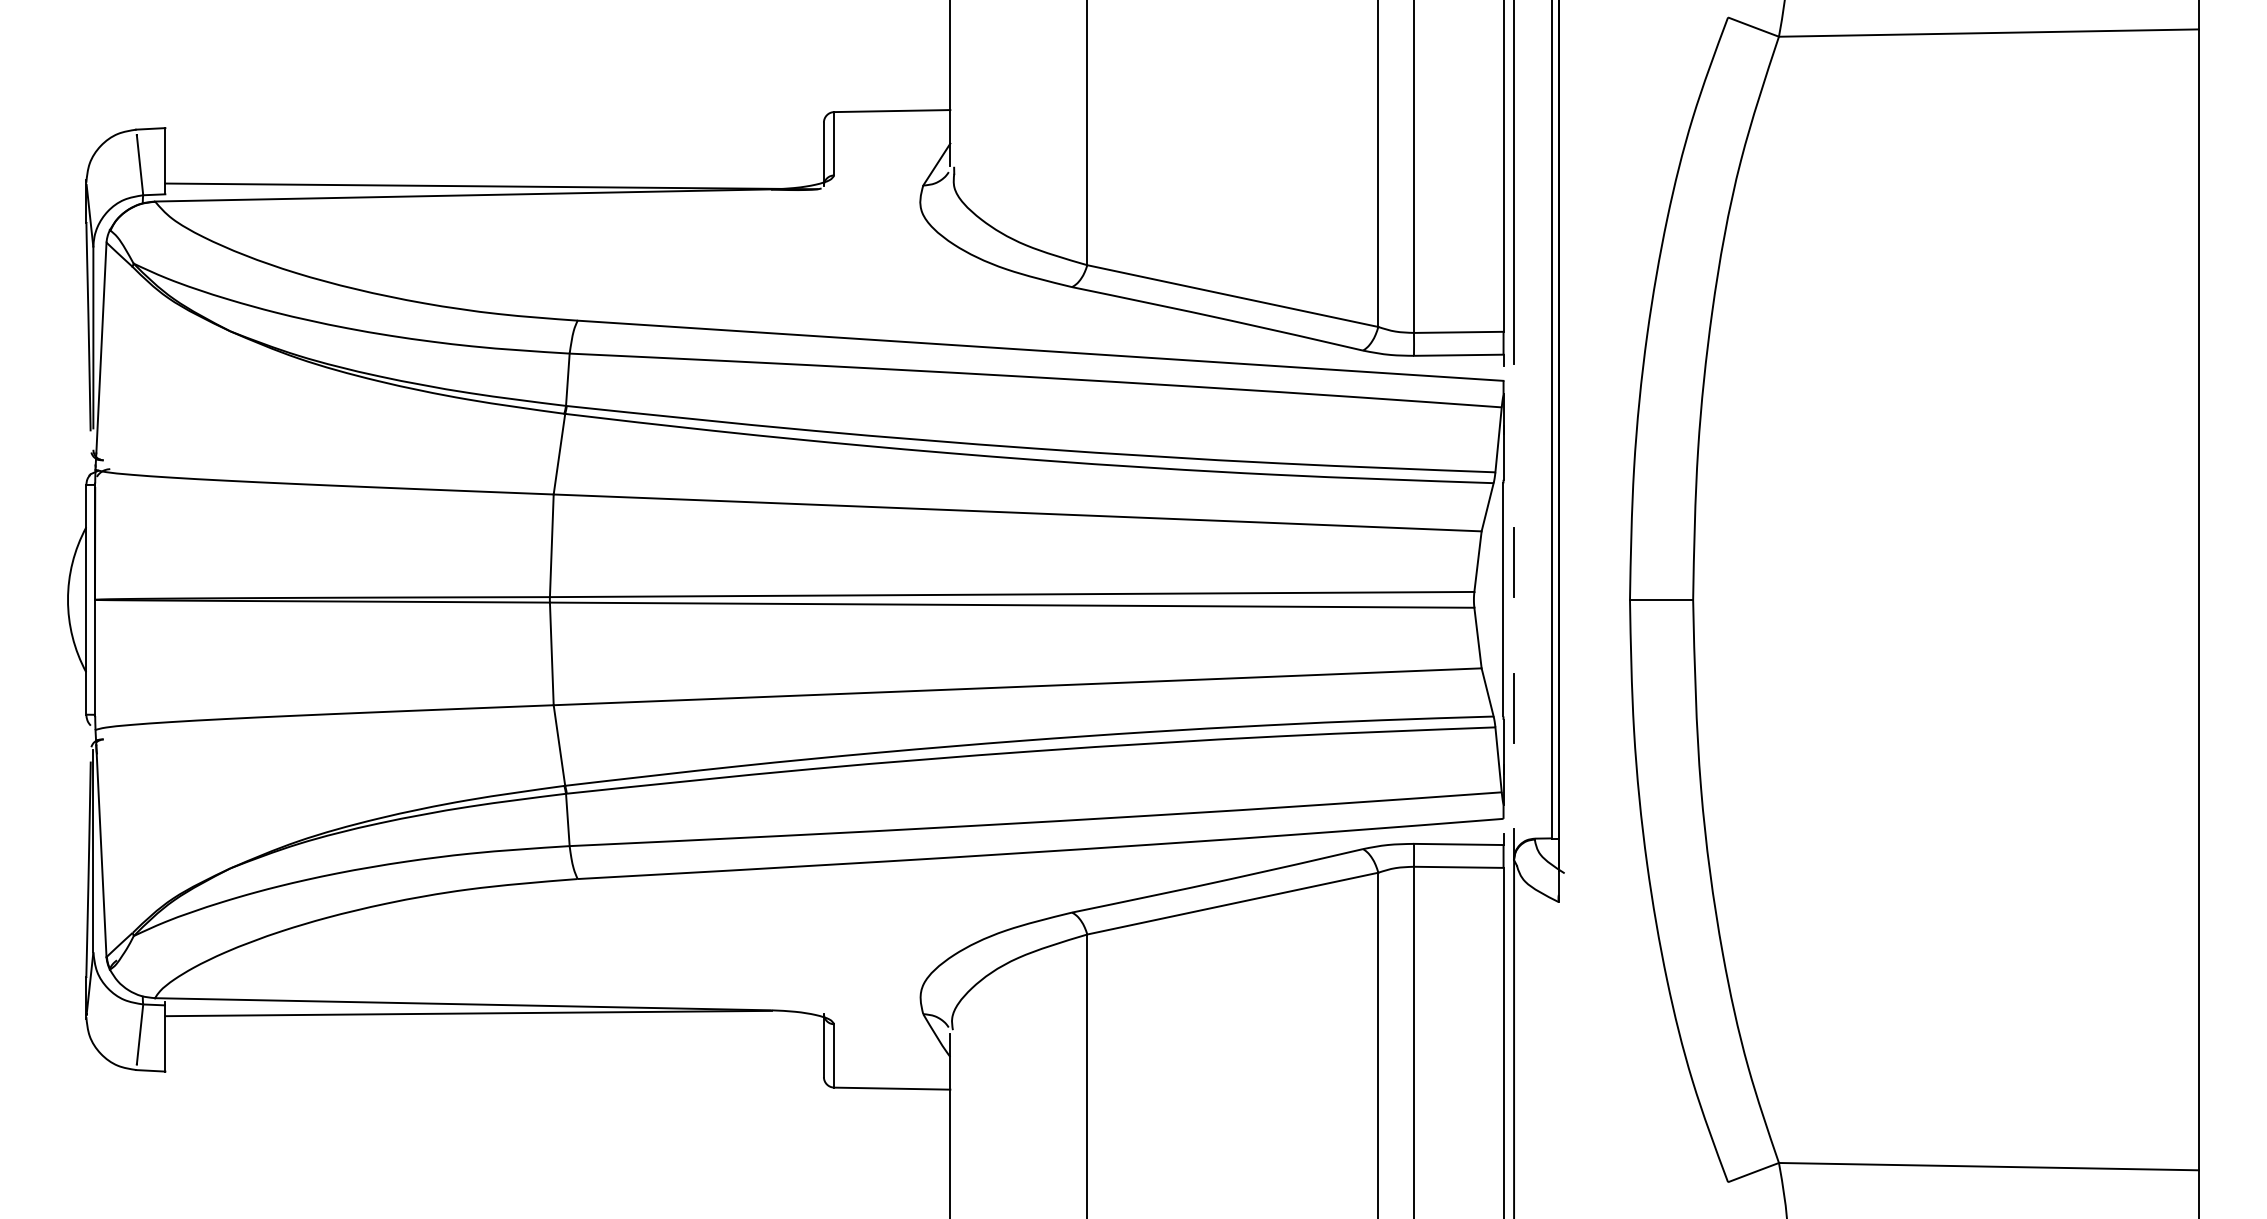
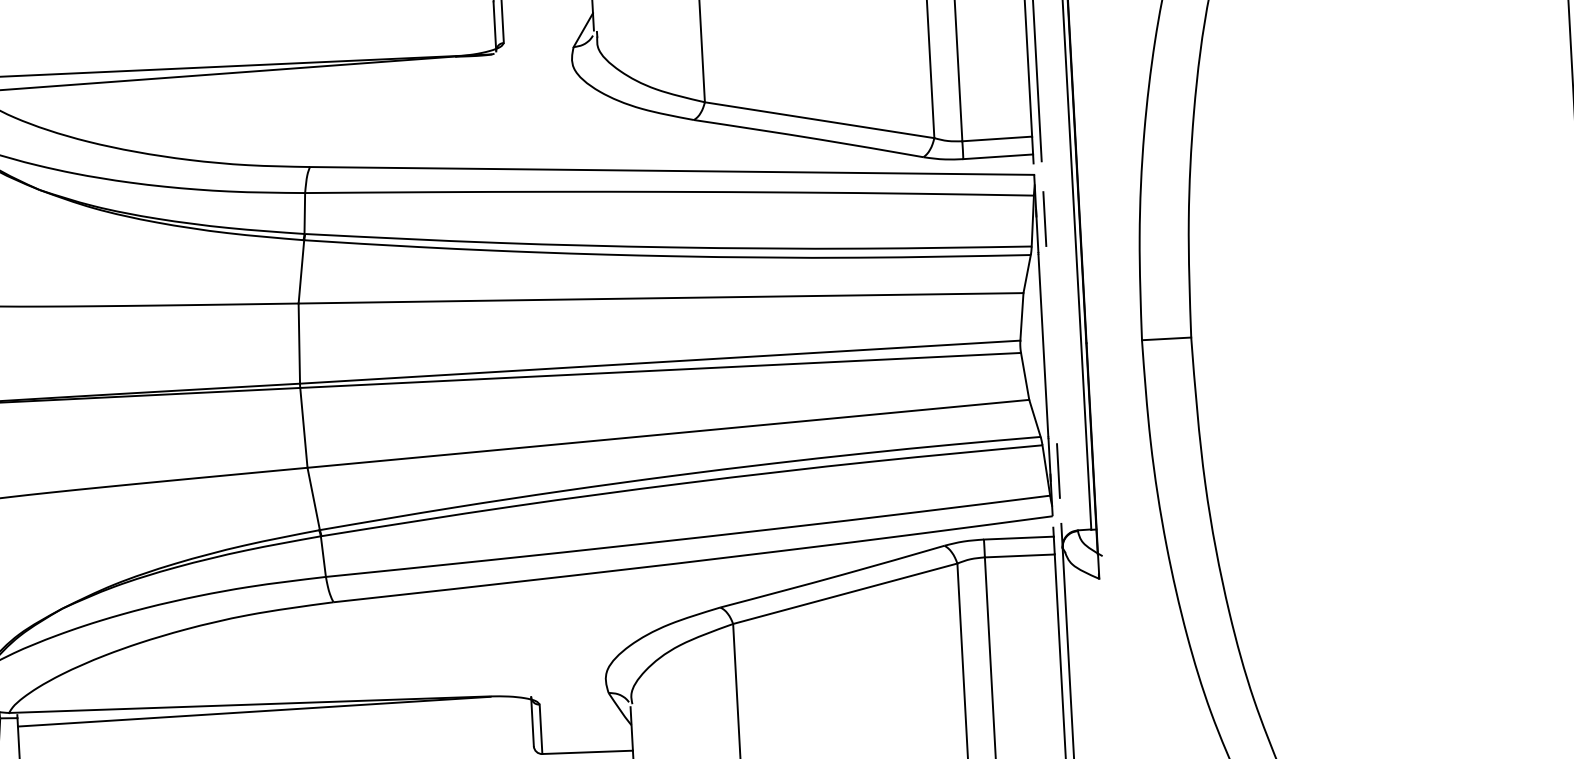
line: (1513, 562) -> (1044, 219), moved
line: (1513, 708) -> (1058, 471), moved

